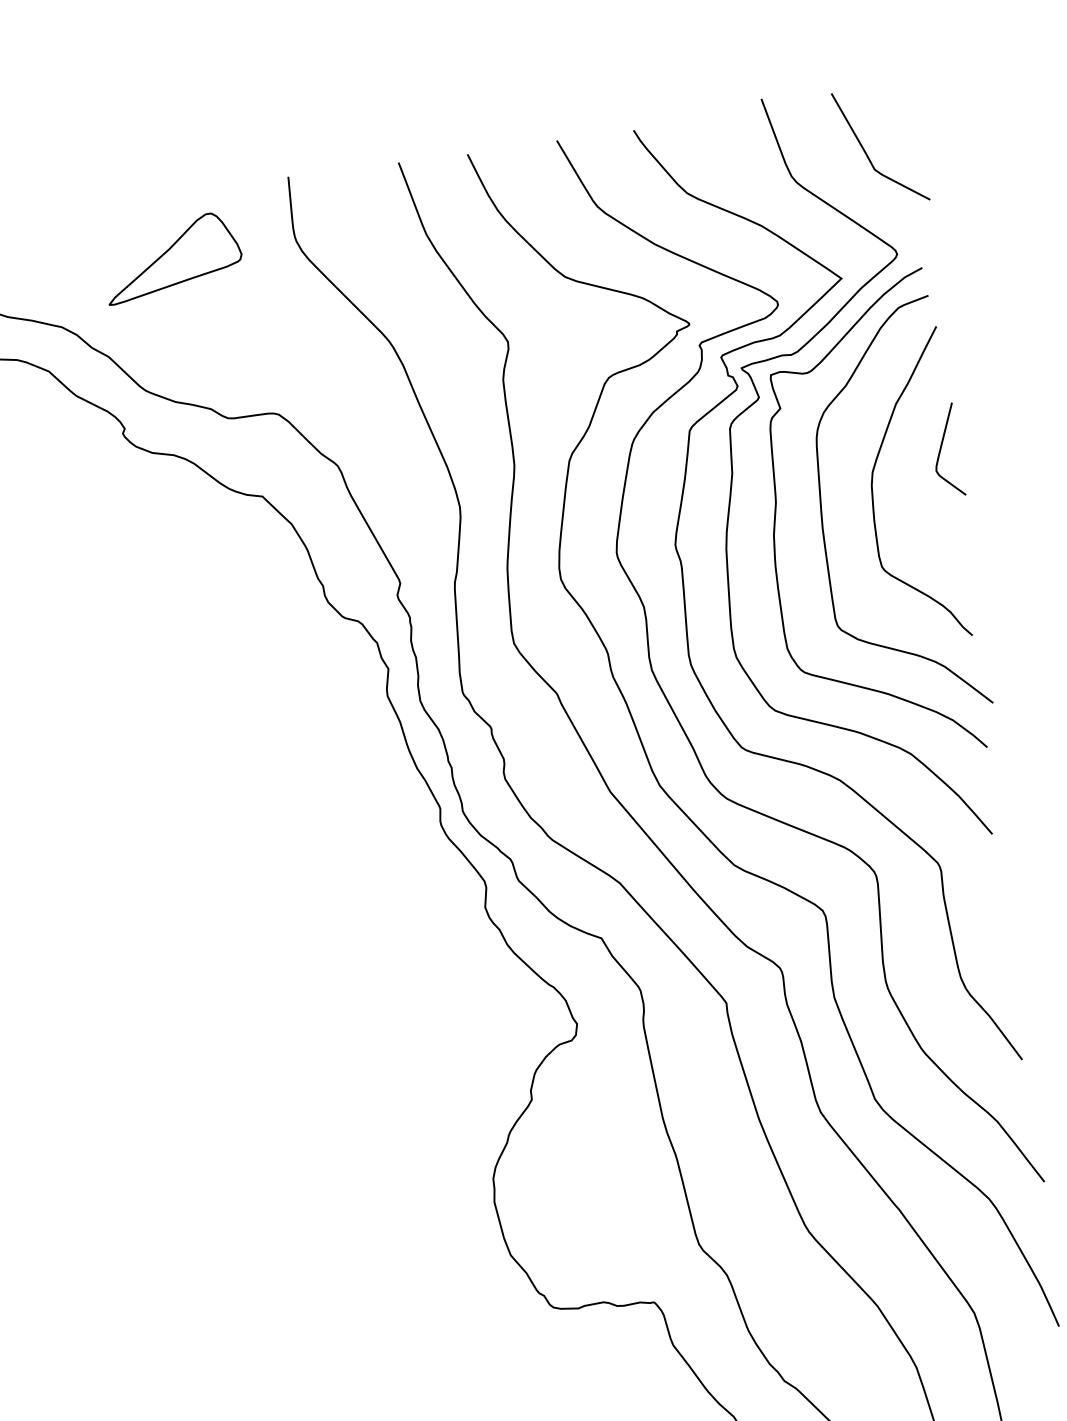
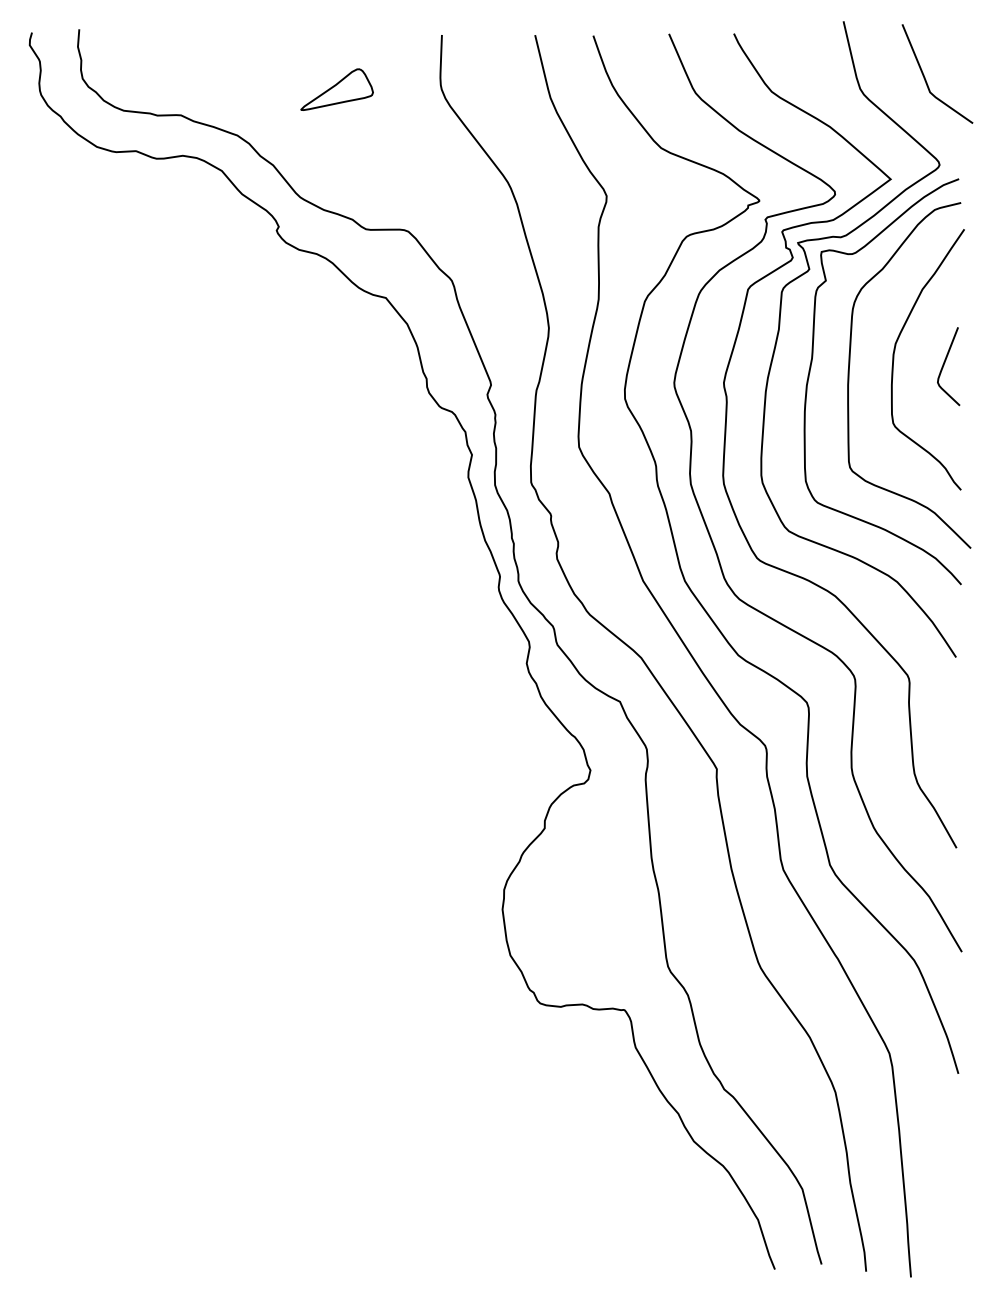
part: (171, 257) -> (336, 89), size x0.62
curve: (941, 449) -> (944, 365), moved

